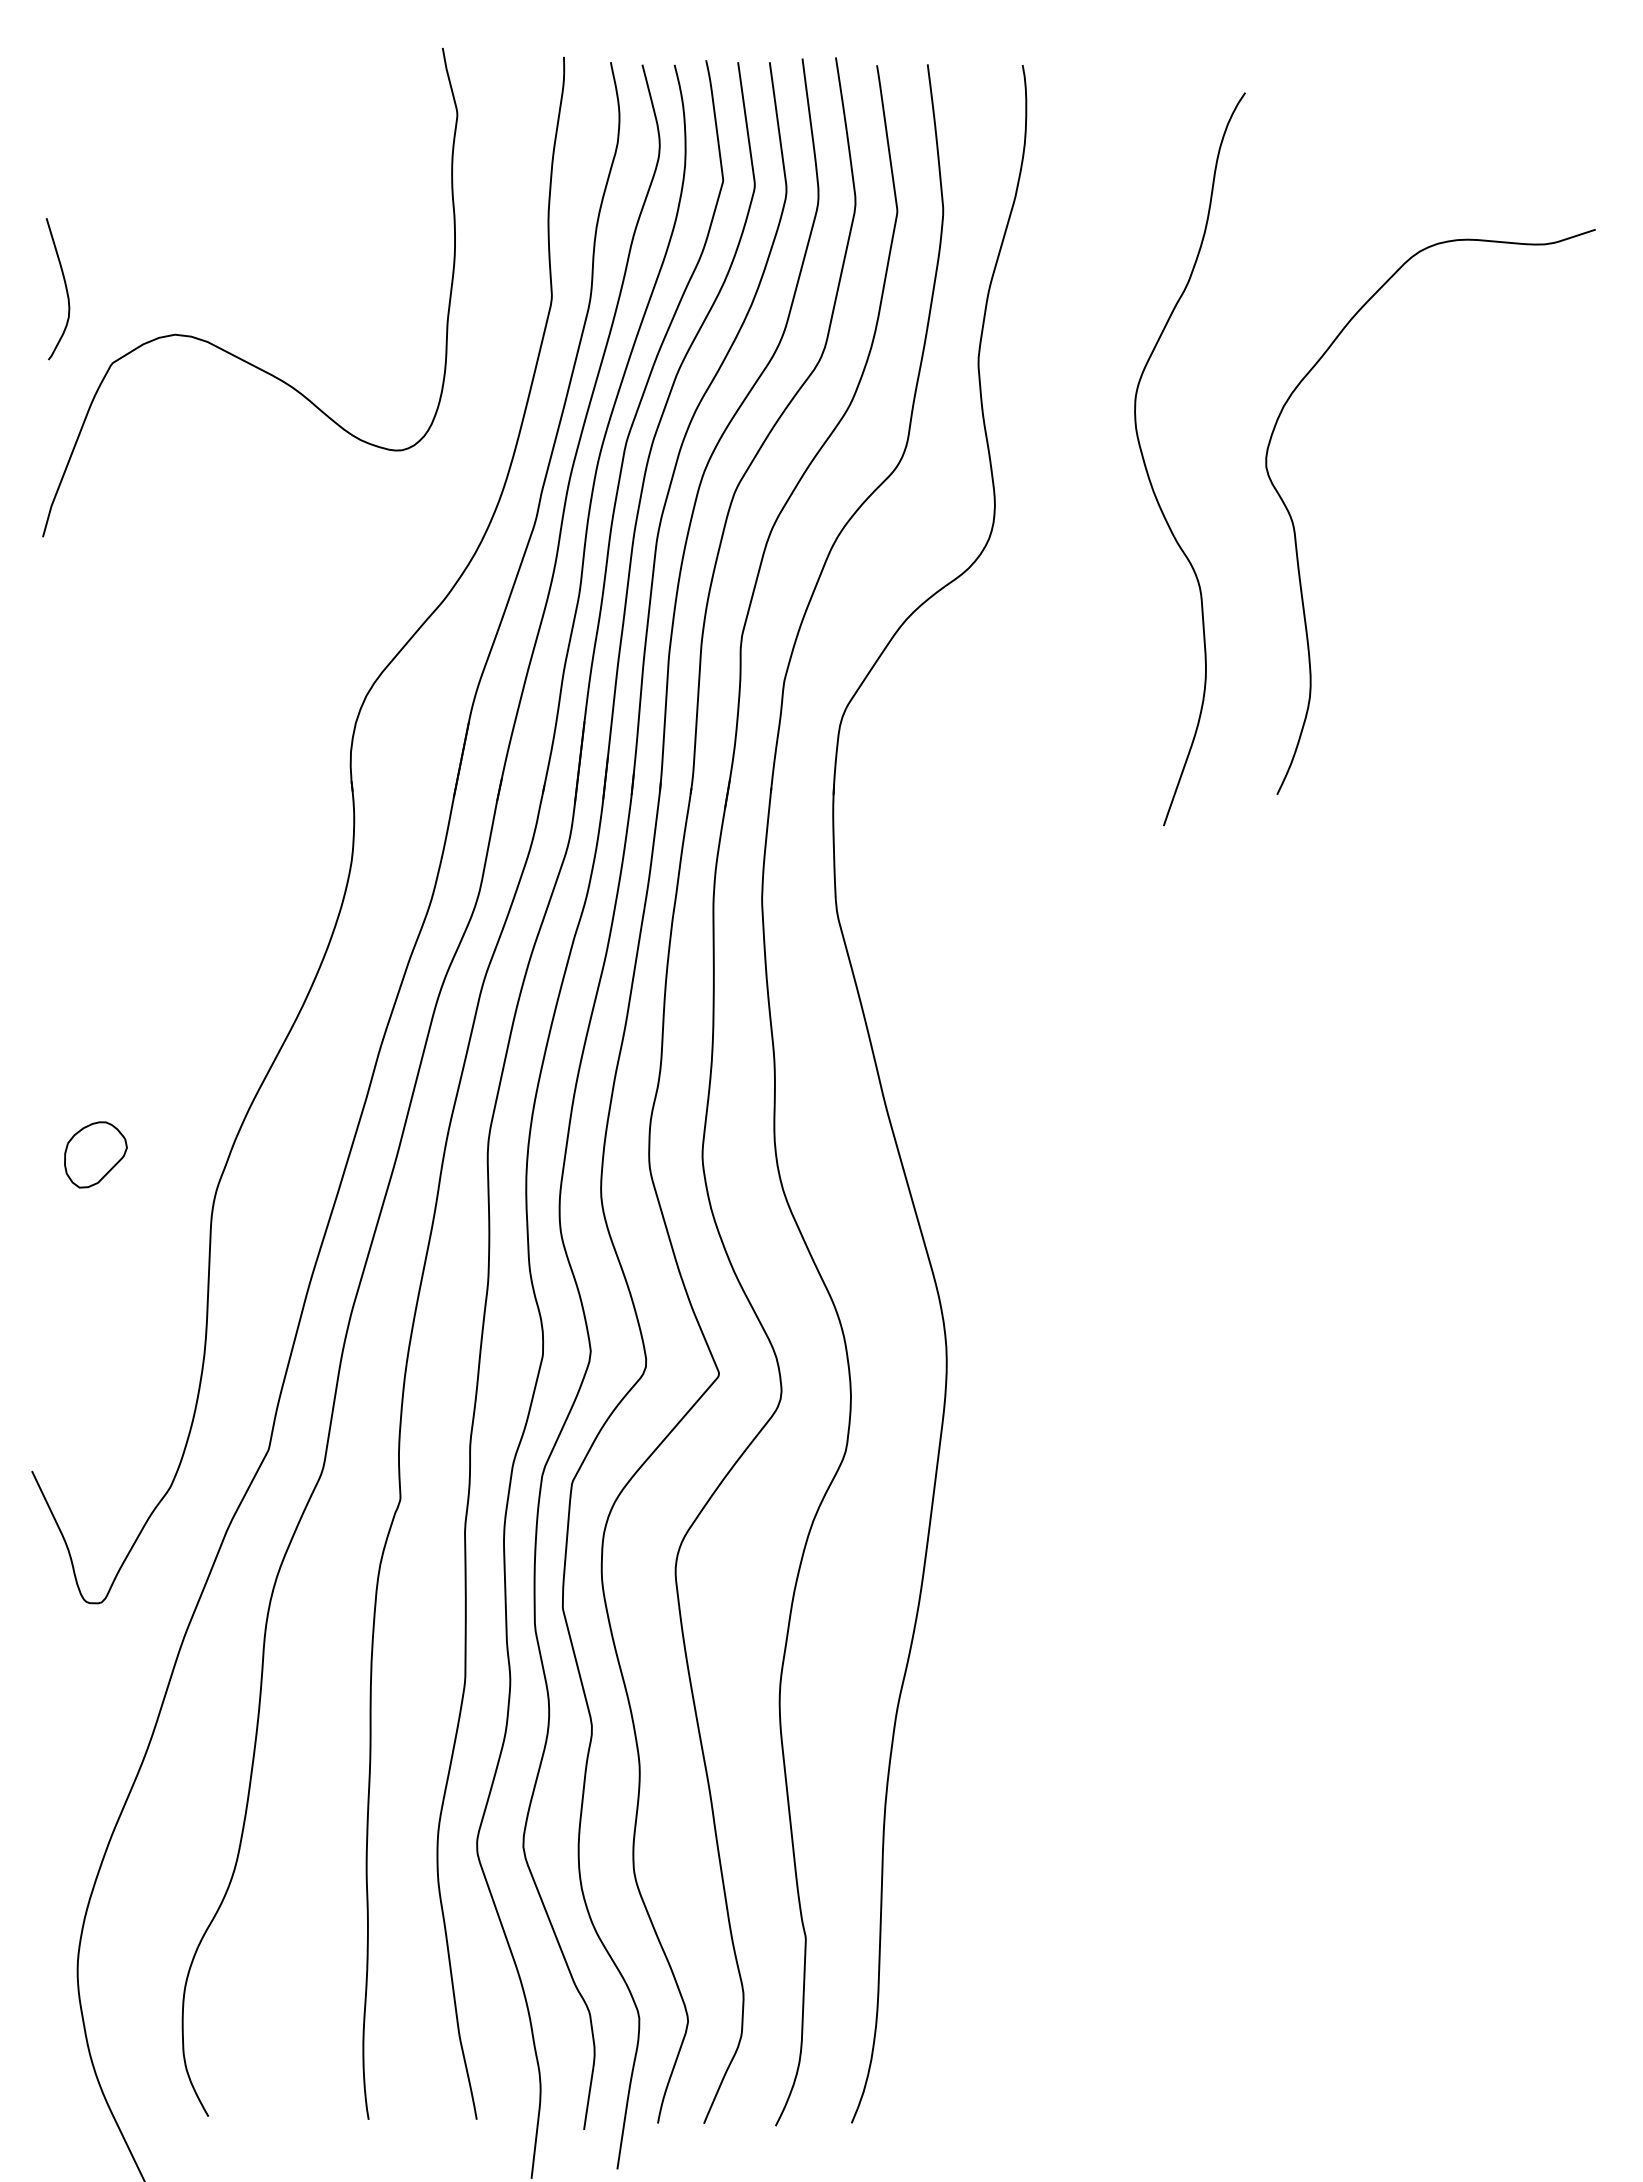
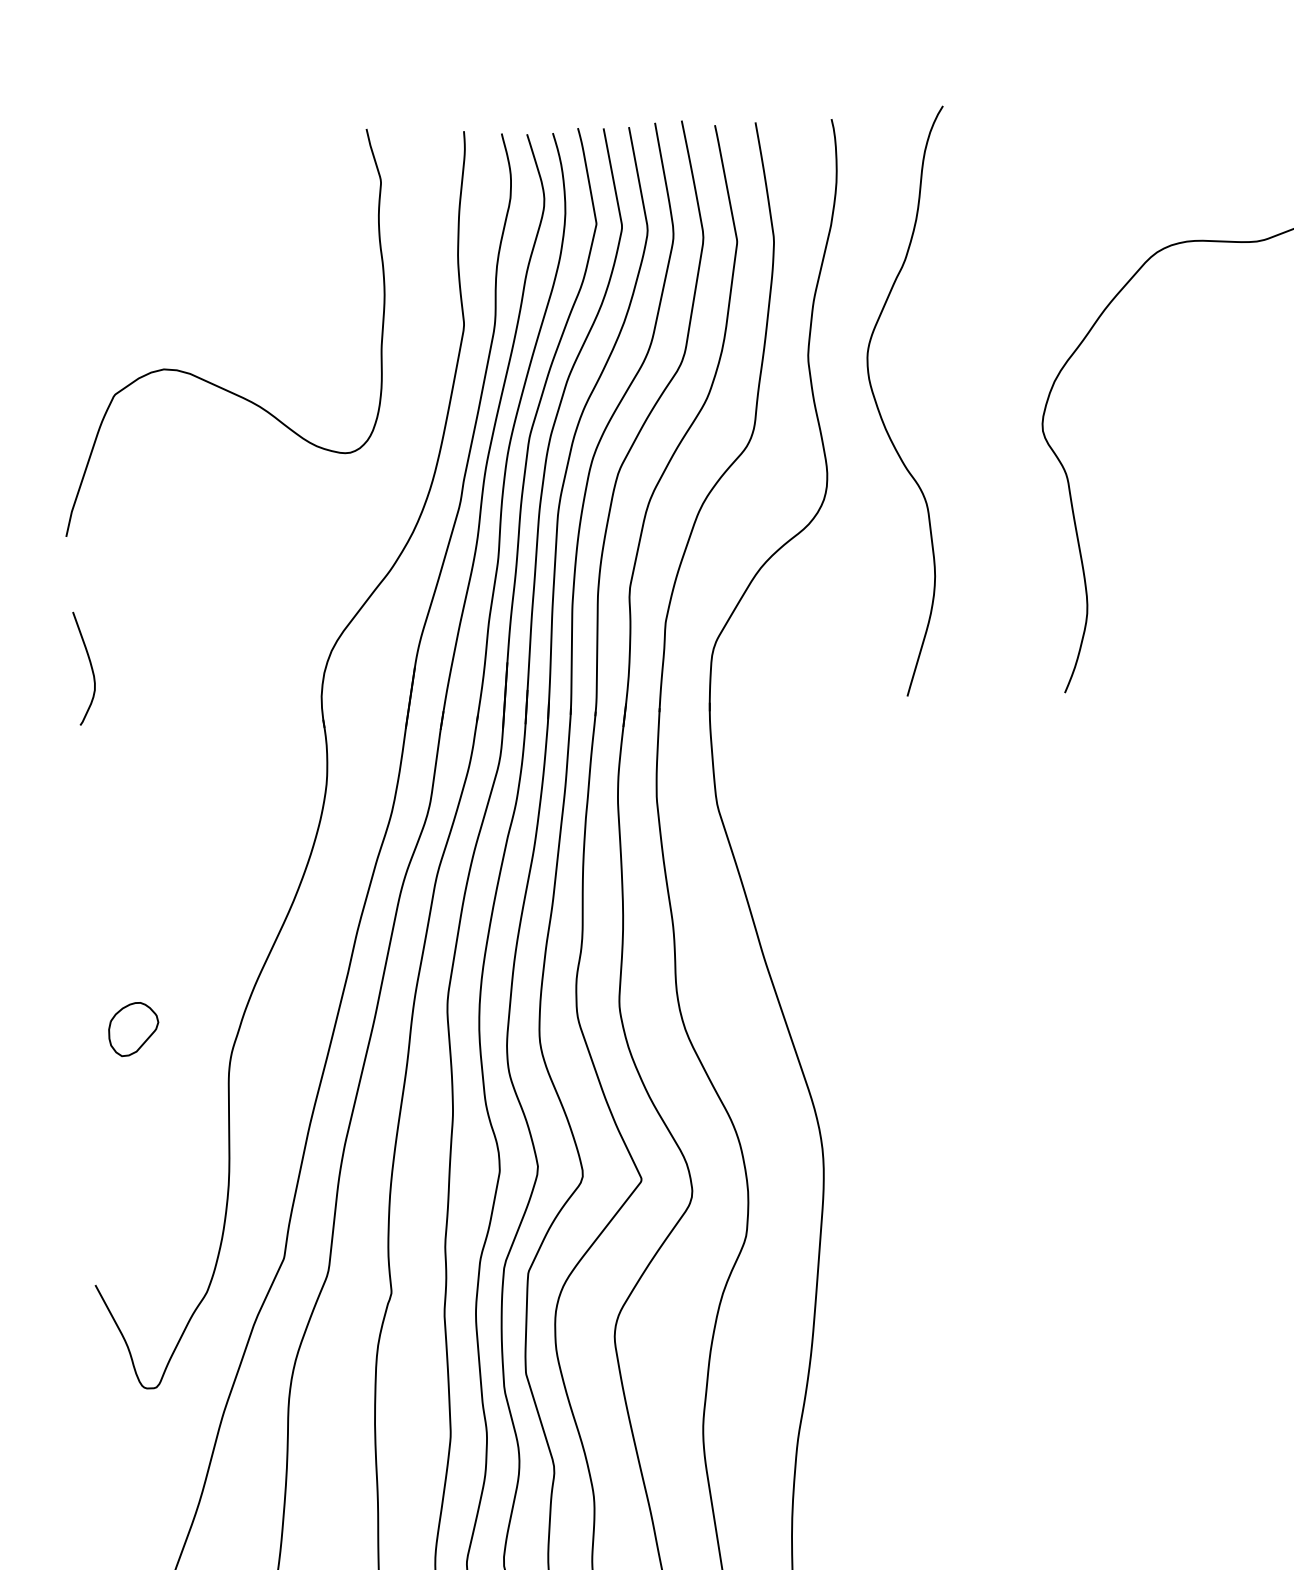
curve: (65, 289) -> (91, 668), moved
curve: (1148, 472) -> (880, 413), moved

